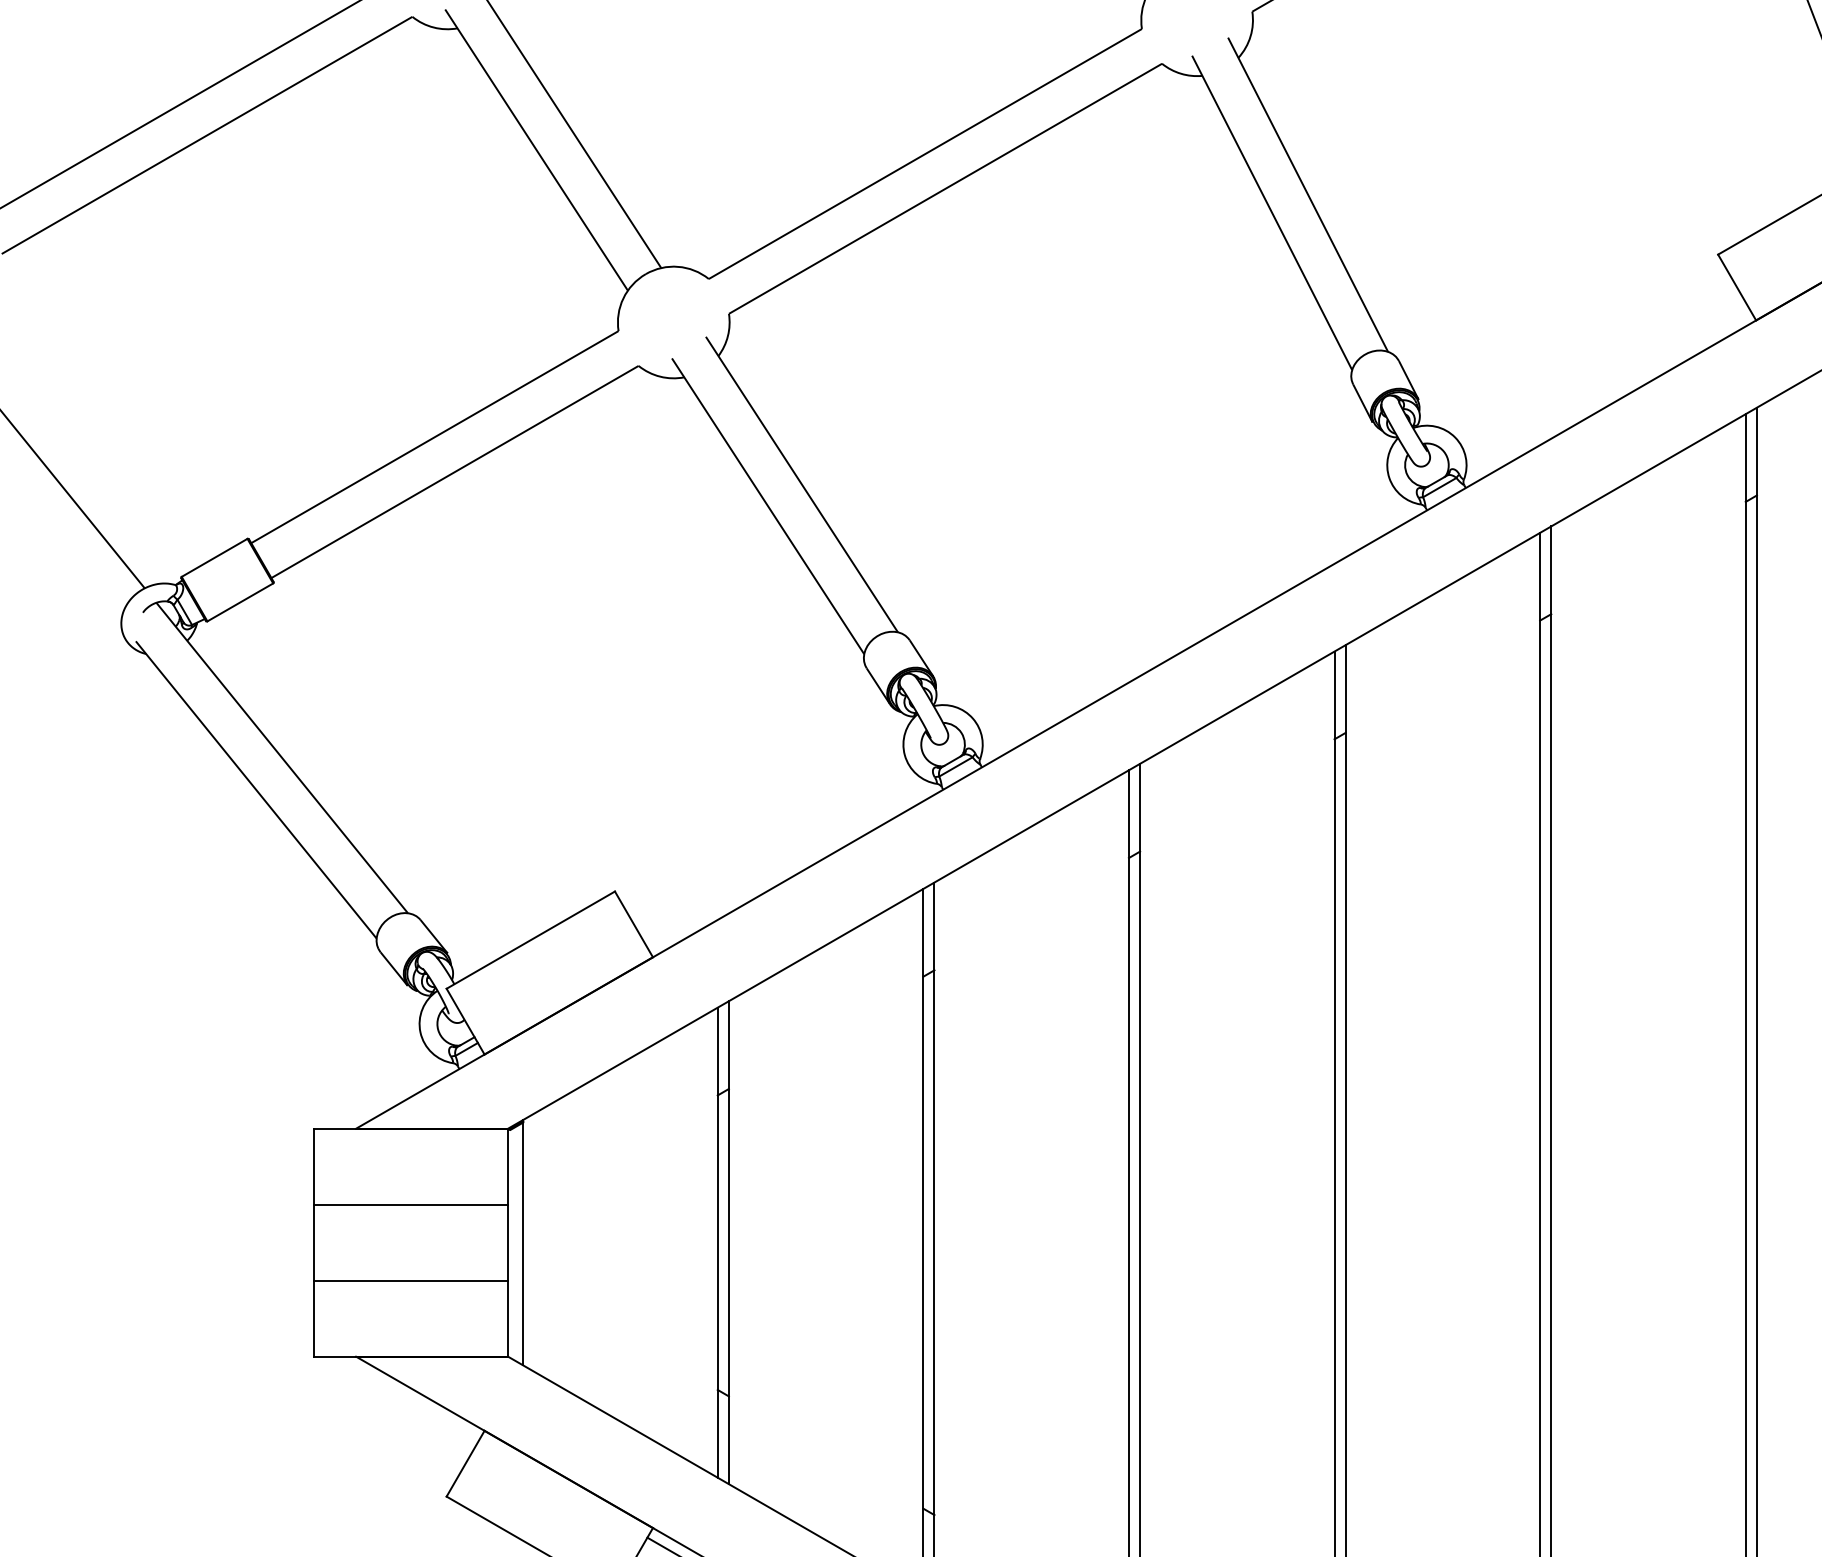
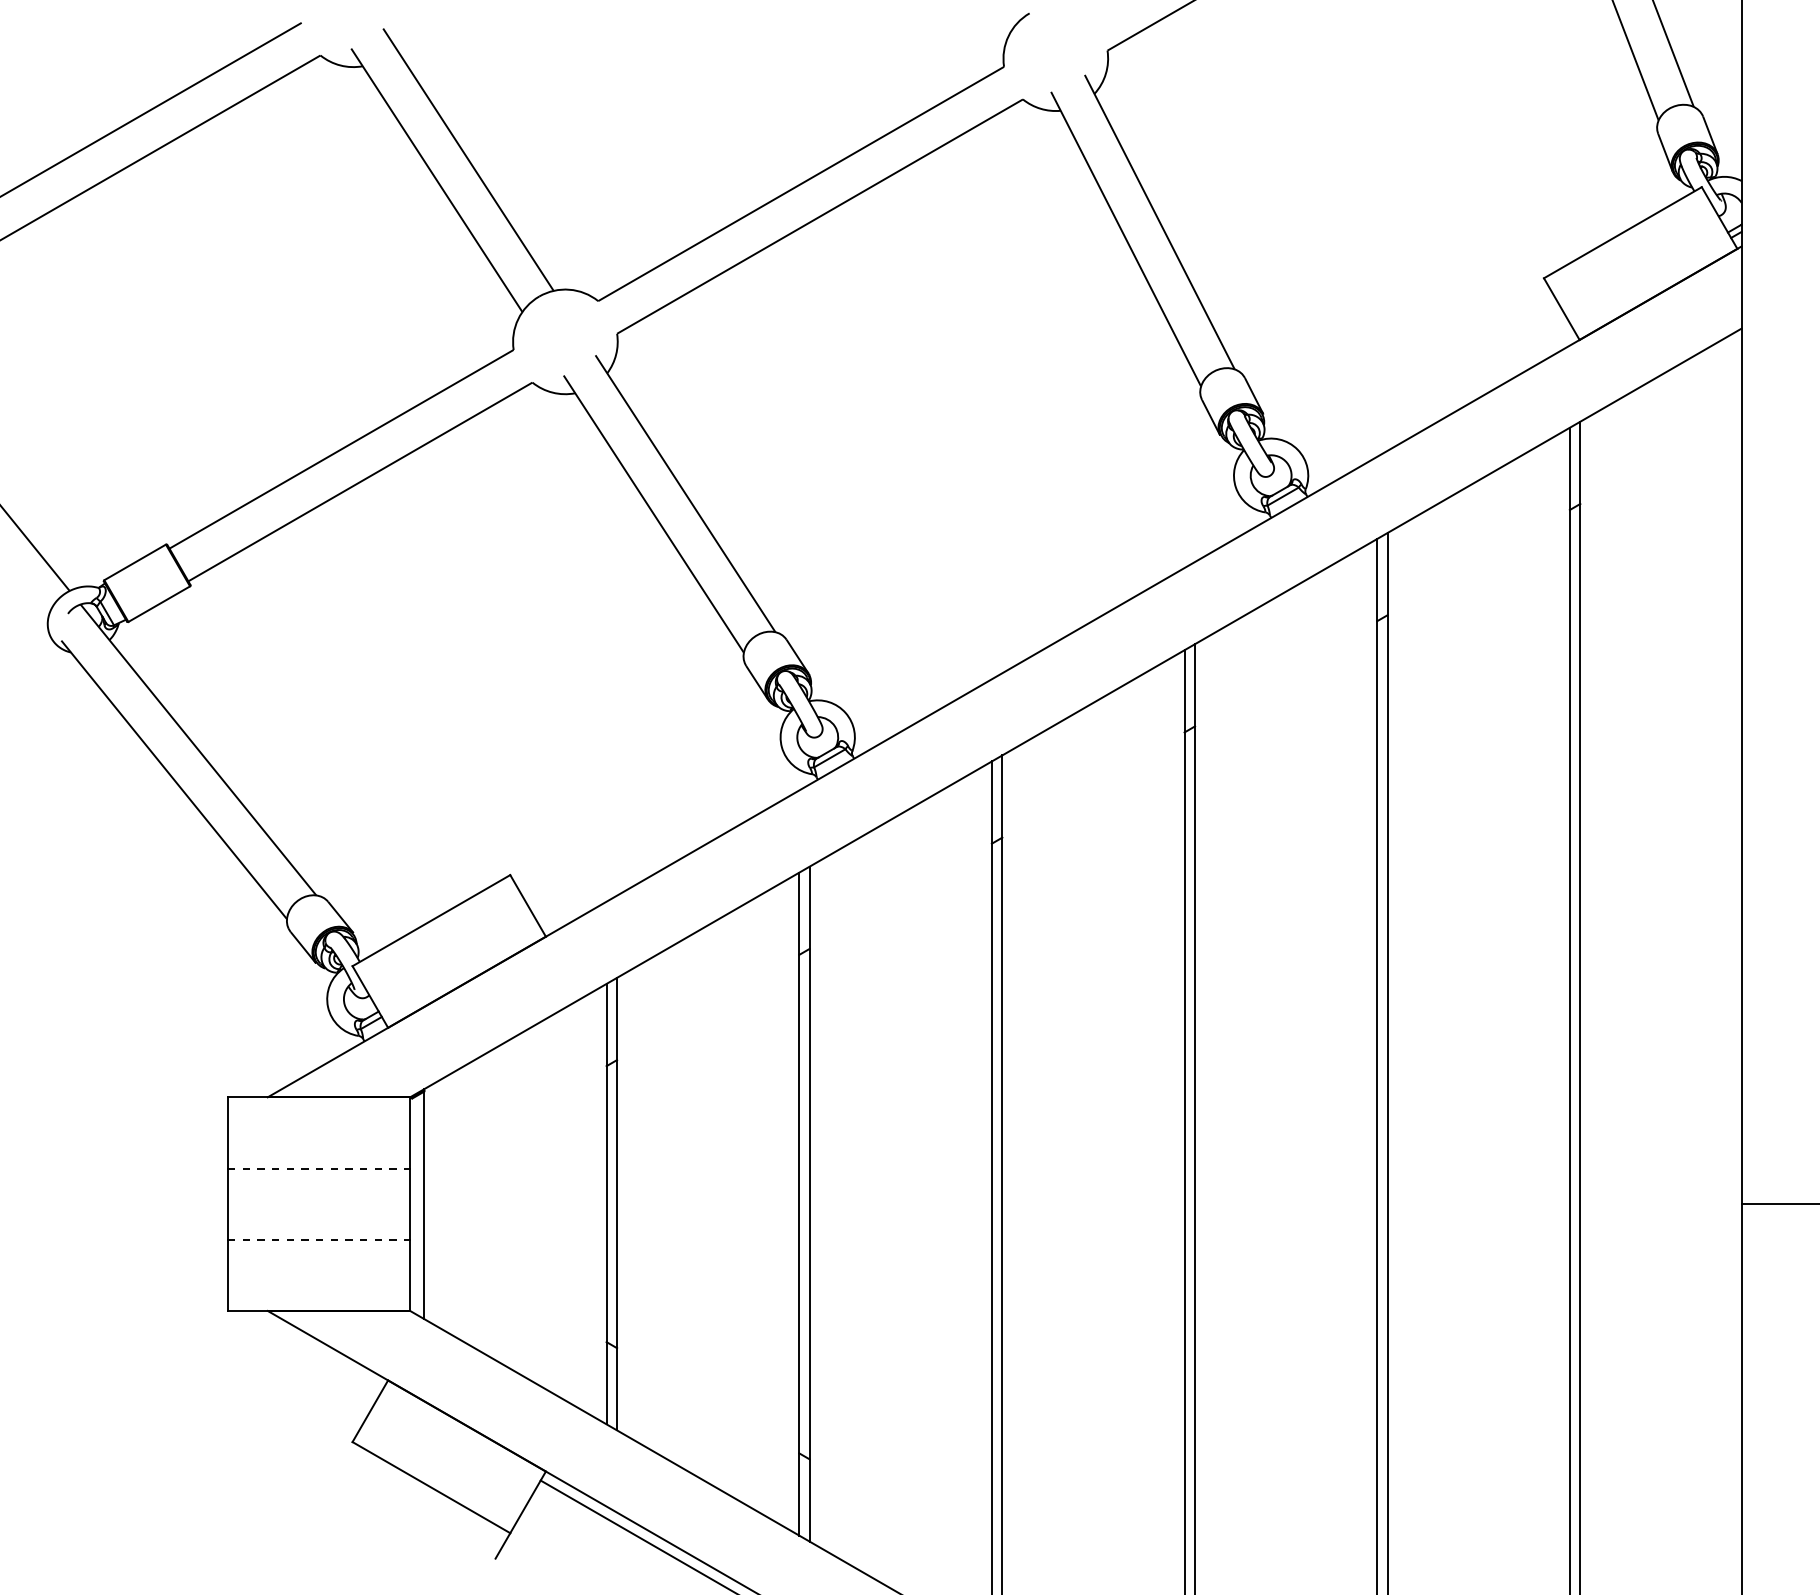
line: (411, 1204) -> (319, 1168), solid -> dashed
line: (411, 1280) -> (319, 1239), solid -> dashed

